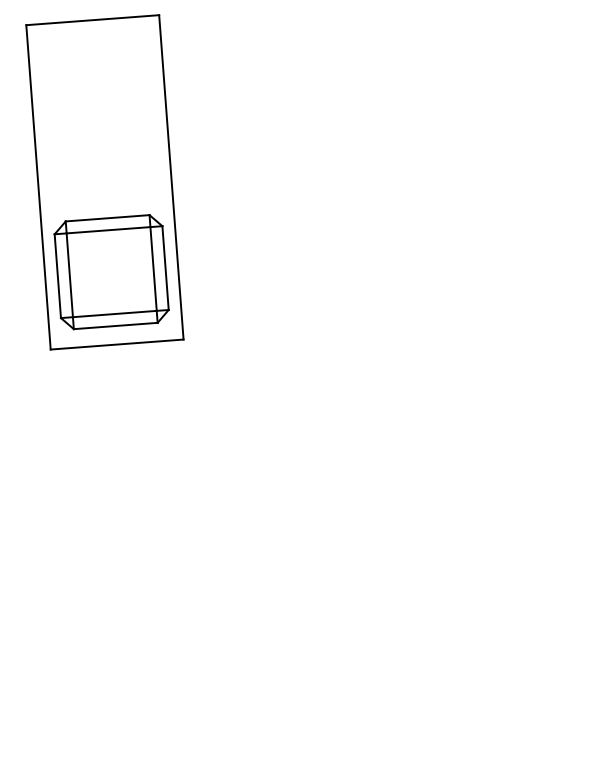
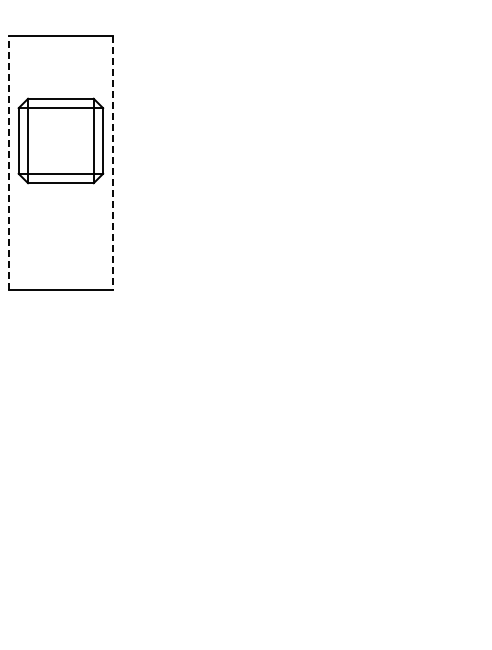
line: (170, 178) -> (112, 163), solid -> dashed
line: (38, 187) -> (8, 162), solid -> dashed
part: (111, 271) -> (60, 140), moved

